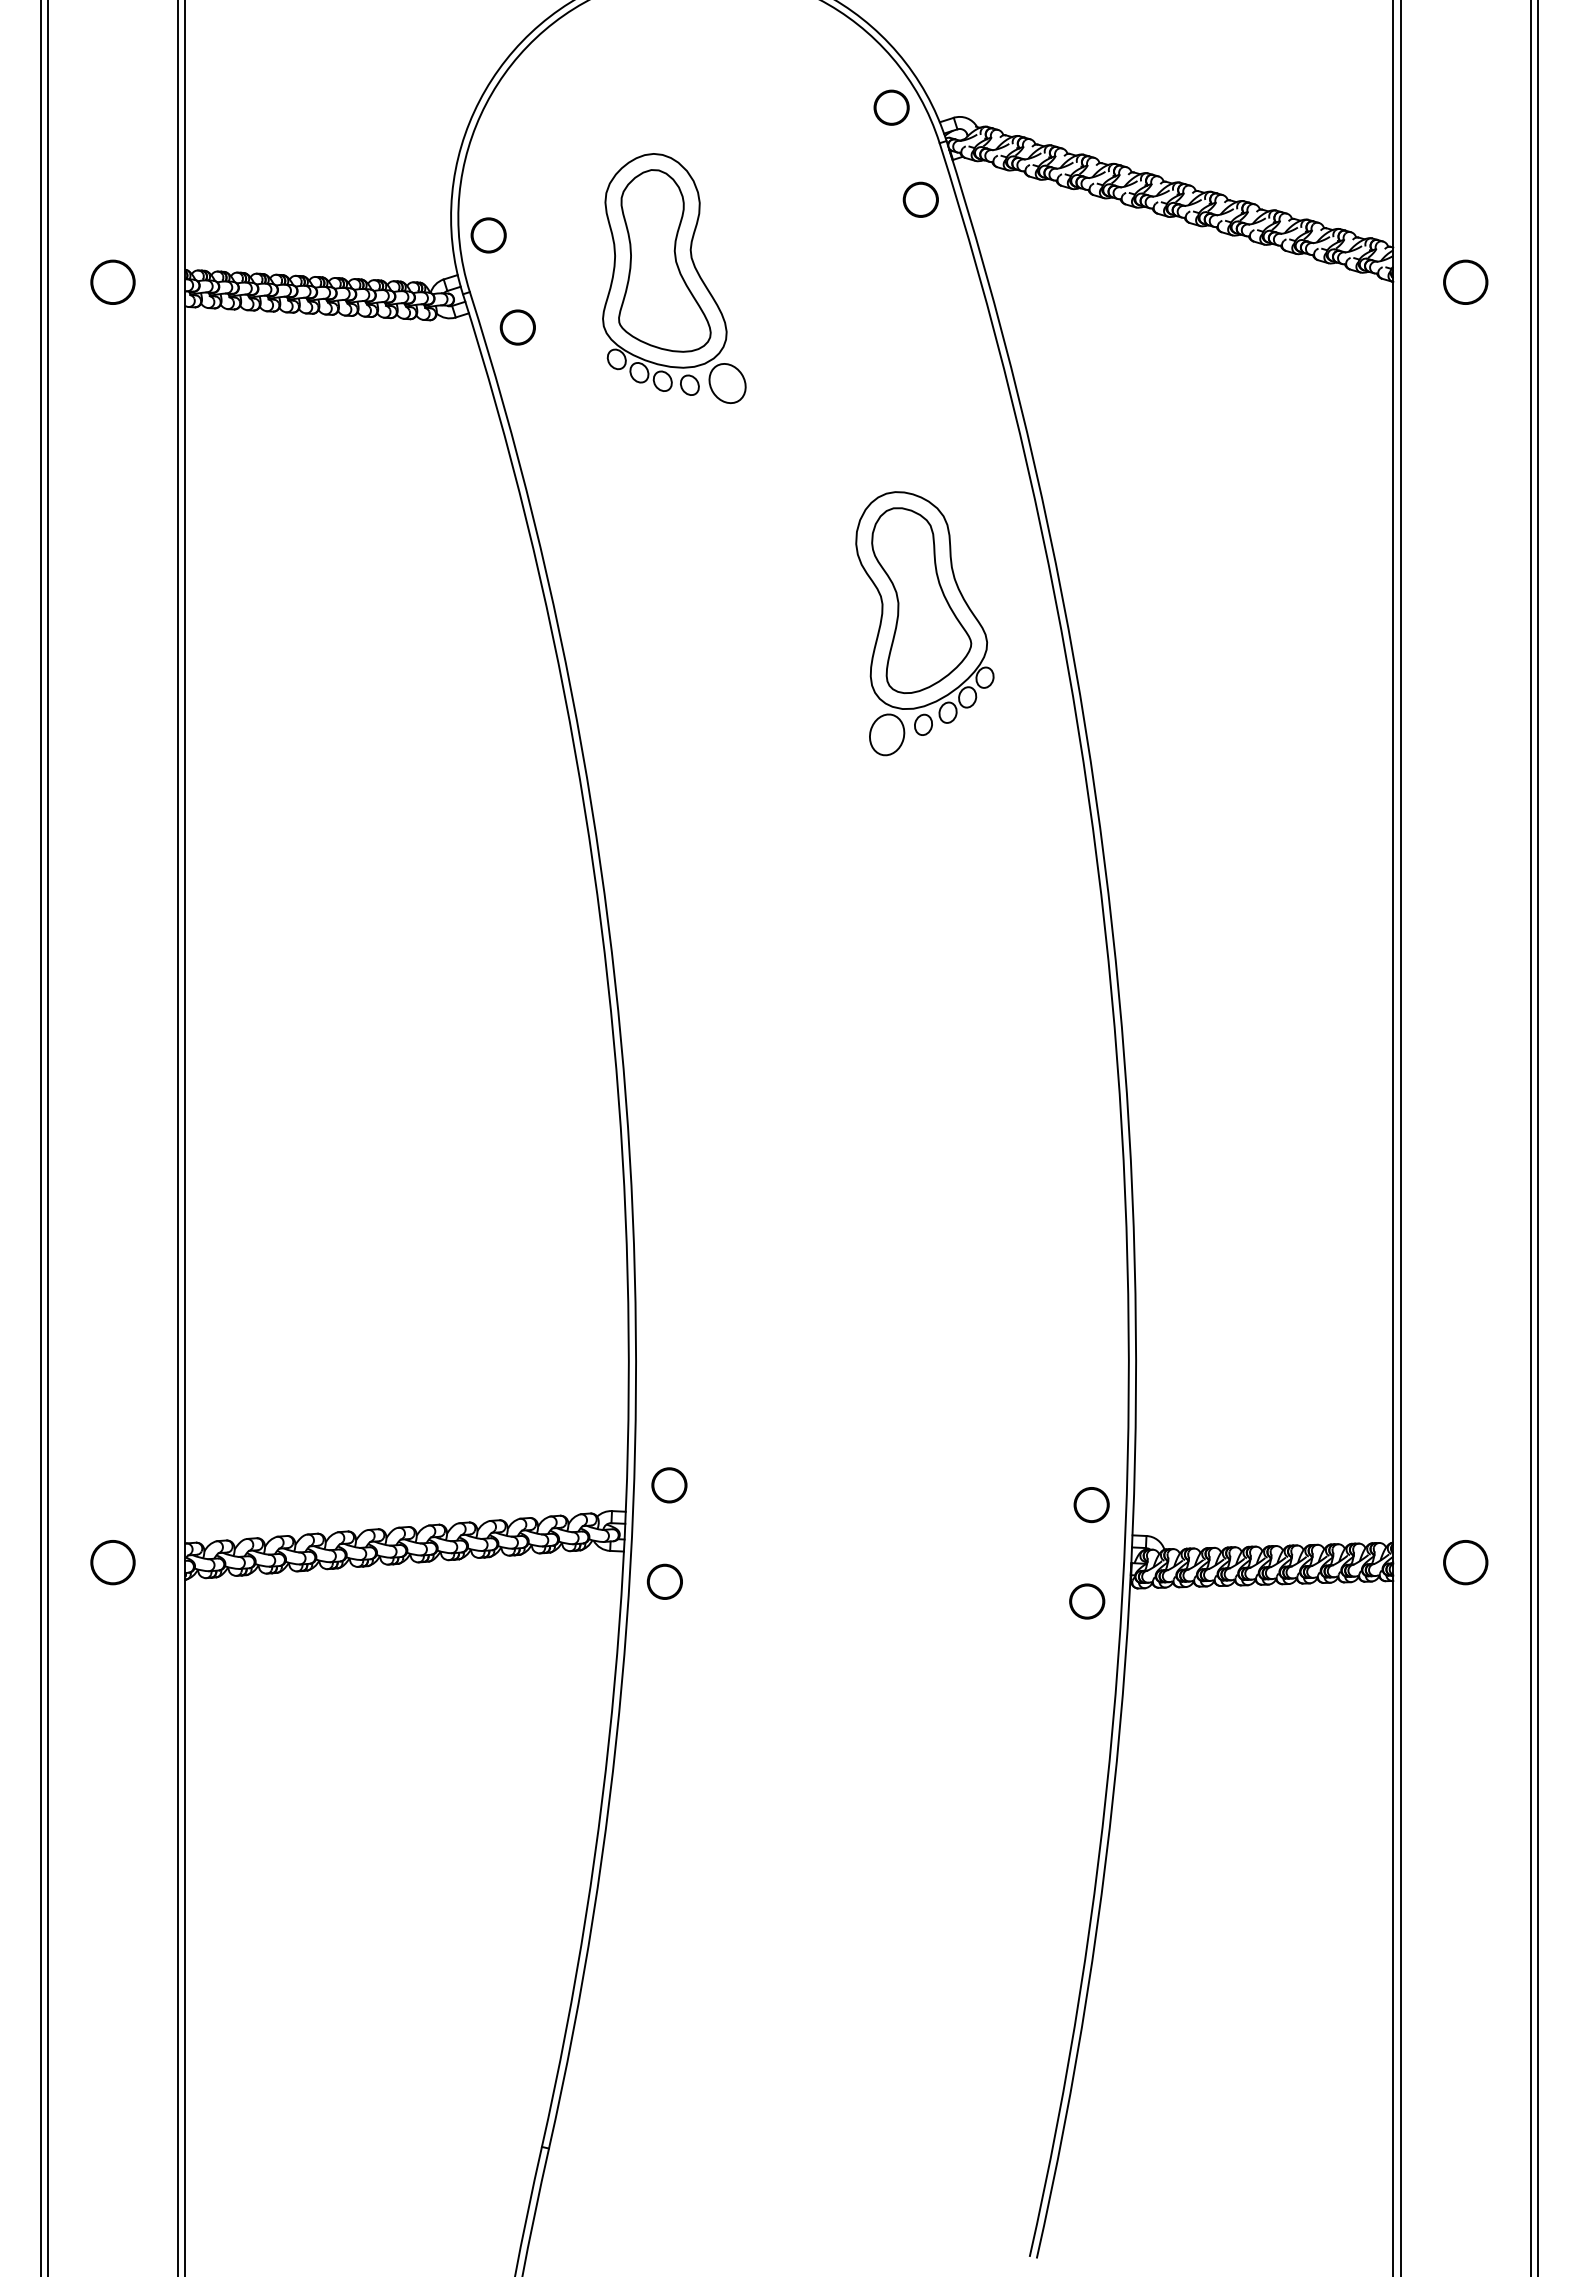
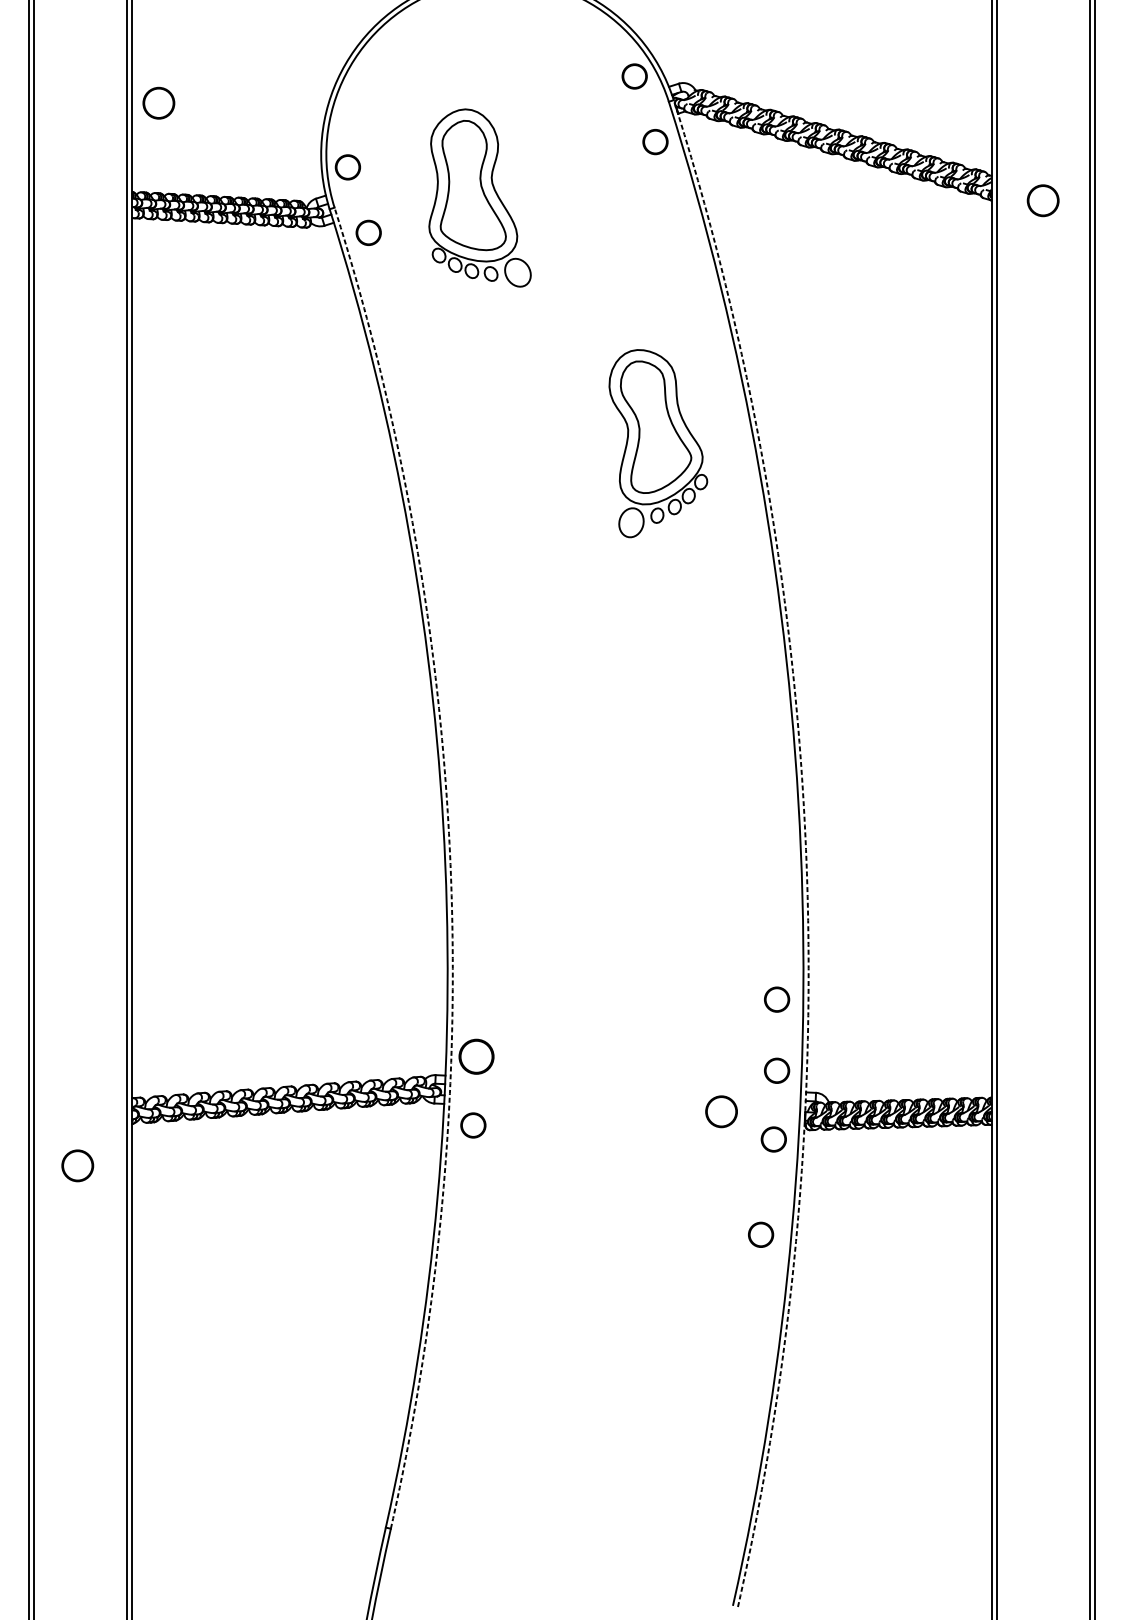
circle: (112, 281) -> (158, 102), moved
arc: (1132, 1193) -> (806, 849), solid -> dashed
arc: (632, 1215) -> (450, 864), solid -> dashed
part: (1091, 1405) -> (776, 999), added
circle: (669, 1485) -> (476, 1056), size x1.4
circle: (112, 1562) -> (77, 1165), moved
part: (1465, 1562) -> (721, 1111), moved
circle: (1069, 1735) -> (761, 1234), added

